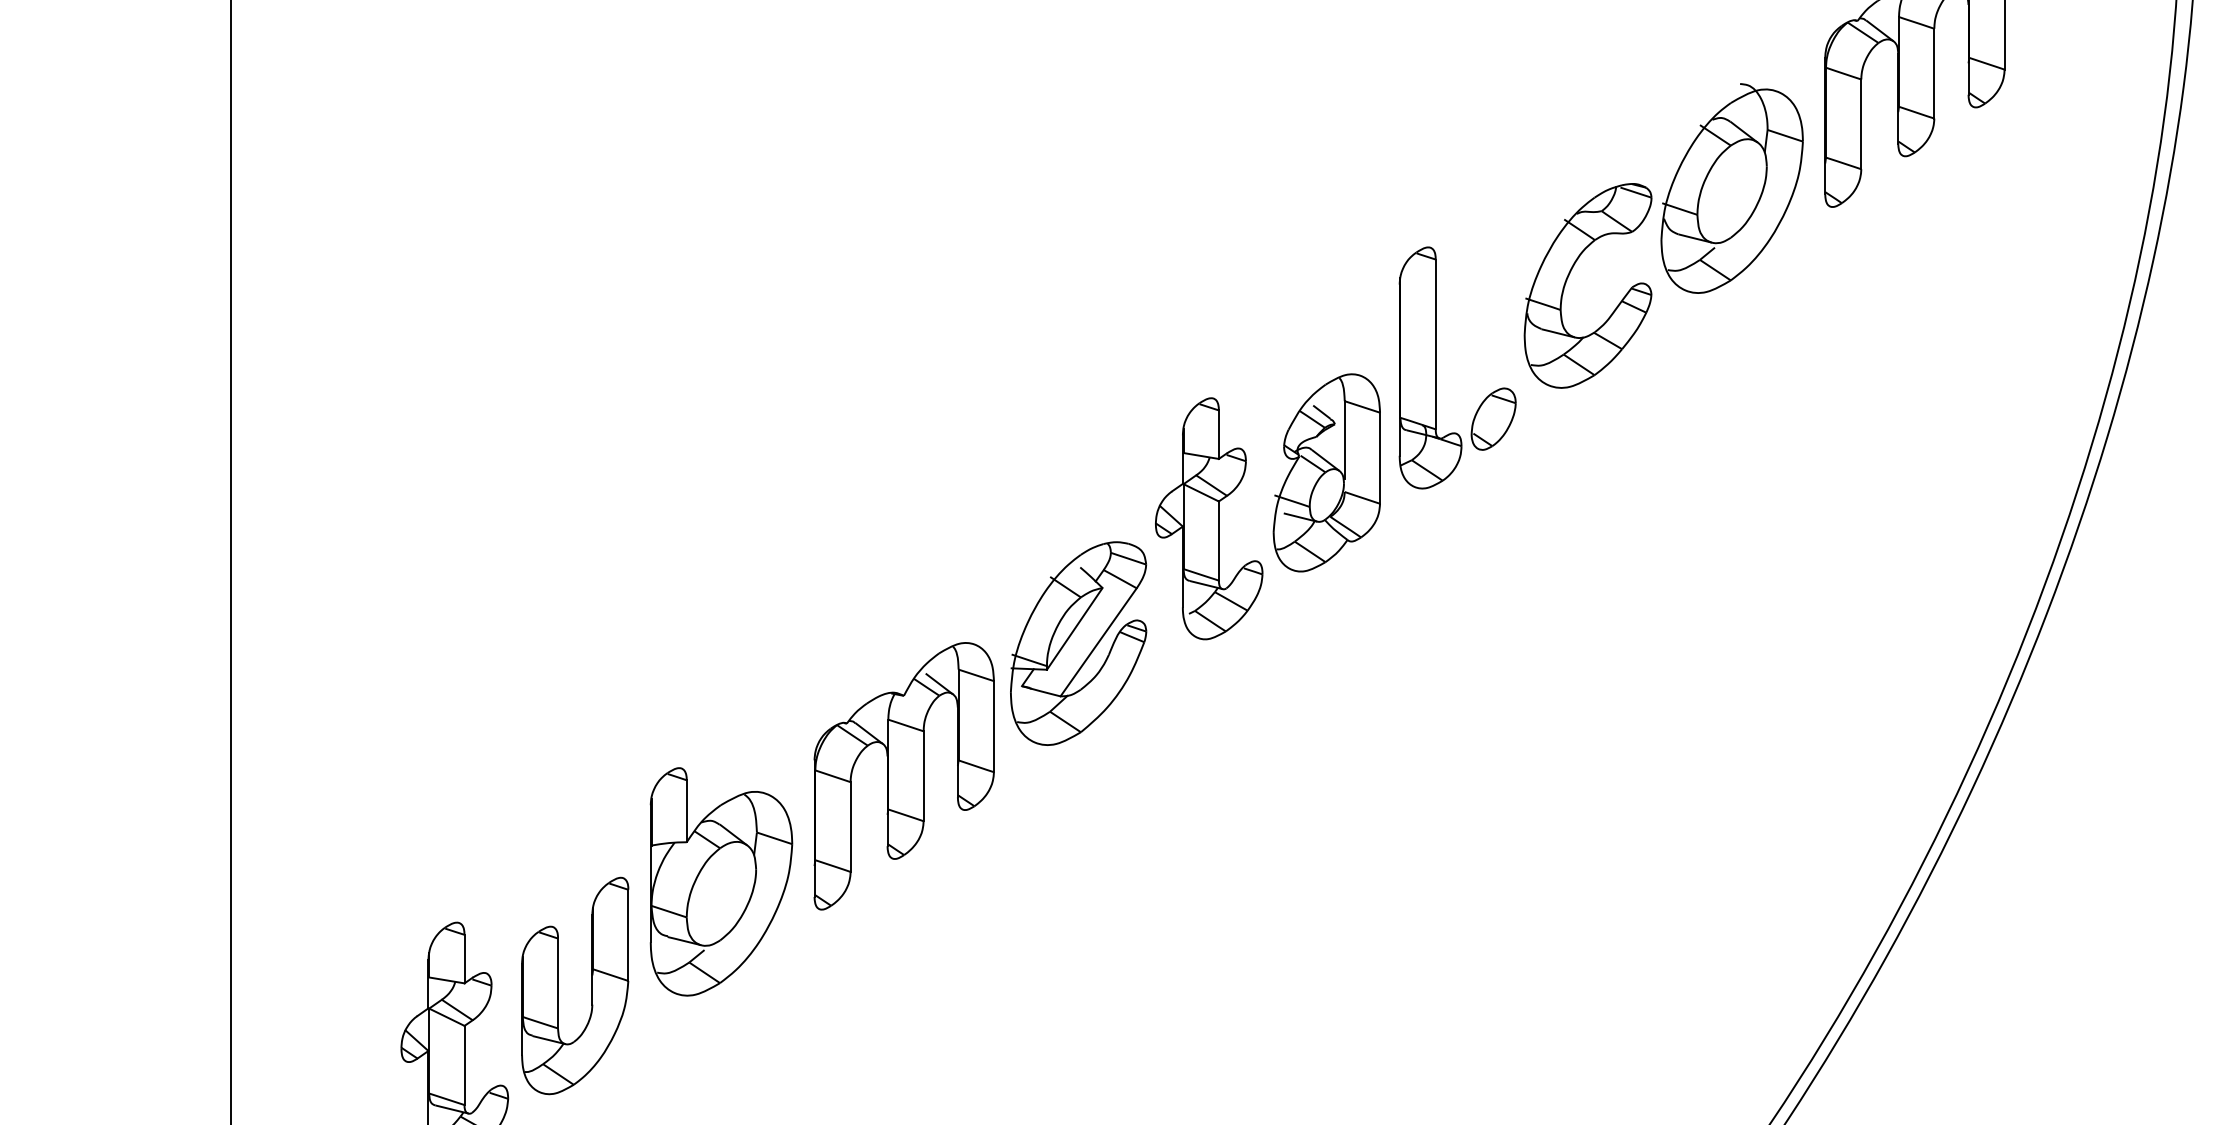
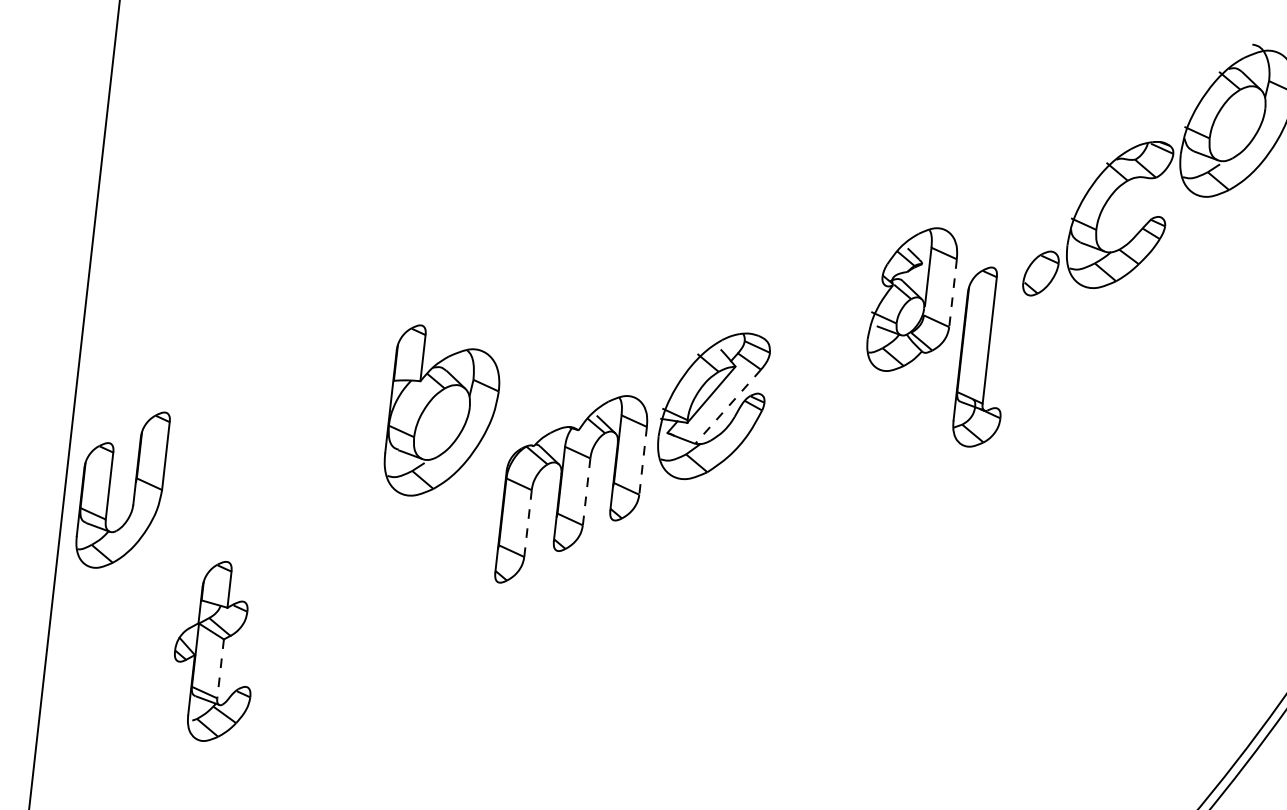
part: (1568, 278) -> (1104, 207), moved
part: (1430, 367) -> (983, 357), moved
line: (1380, 458) -> (953, 293), solid -> dashed
part: (1209, 518) -> (821, 323), removed
line: (1098, 642) -> (728, 406), solid -> dashed
line: (993, 726) -> (642, 460), solid -> dashed
line: (923, 776) -> (586, 492), solid -> dashed
line: (850, 827) -> (527, 523), solid -> dashed
part: (721, 881) -> (443, 413), moved
part: (591, 985) -> (134, 490), moved
line: (464, 1065) -> (220, 668), solid -> dashed

